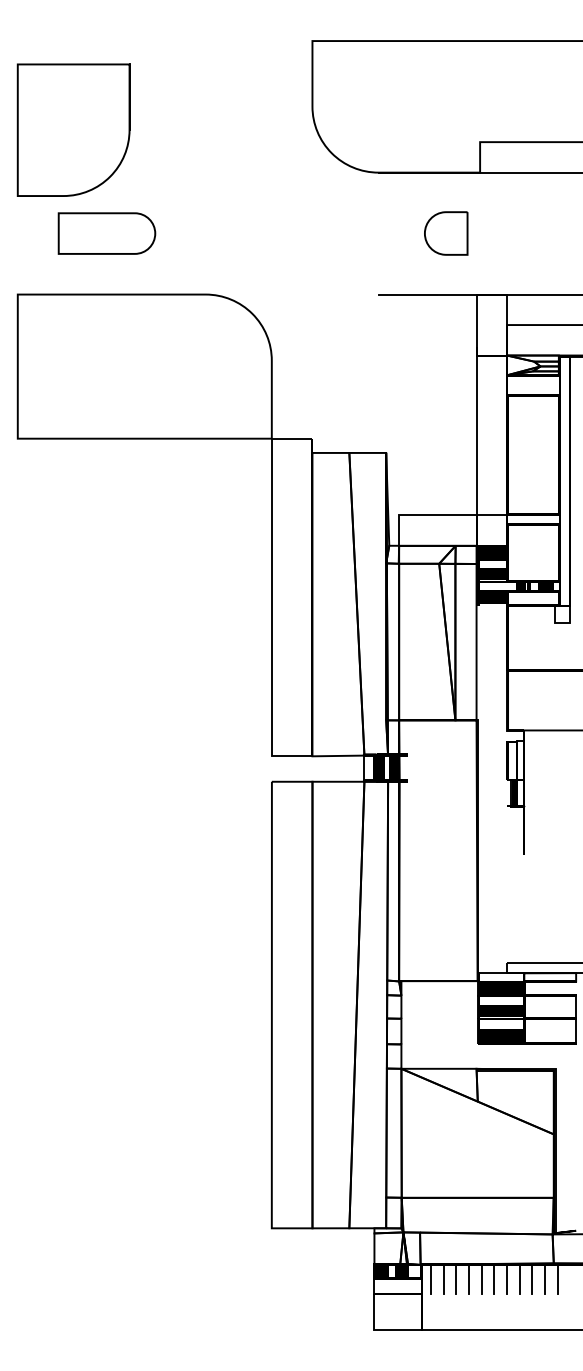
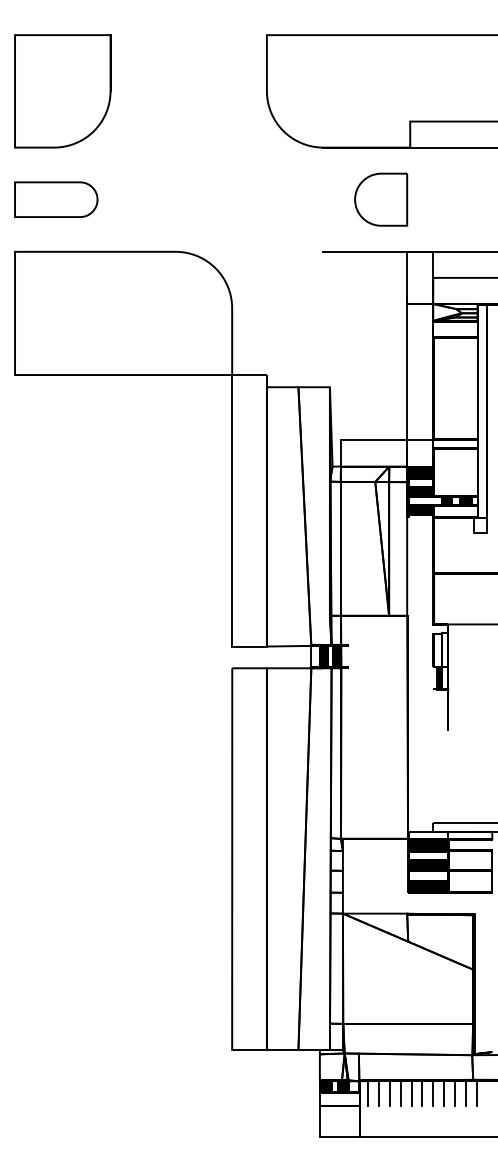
part: (73, 130) -> (62, 91), moved
part: (107, 233) -> (56, 199), moved
part: (446, 233) -> (381, 199), size x1.43

